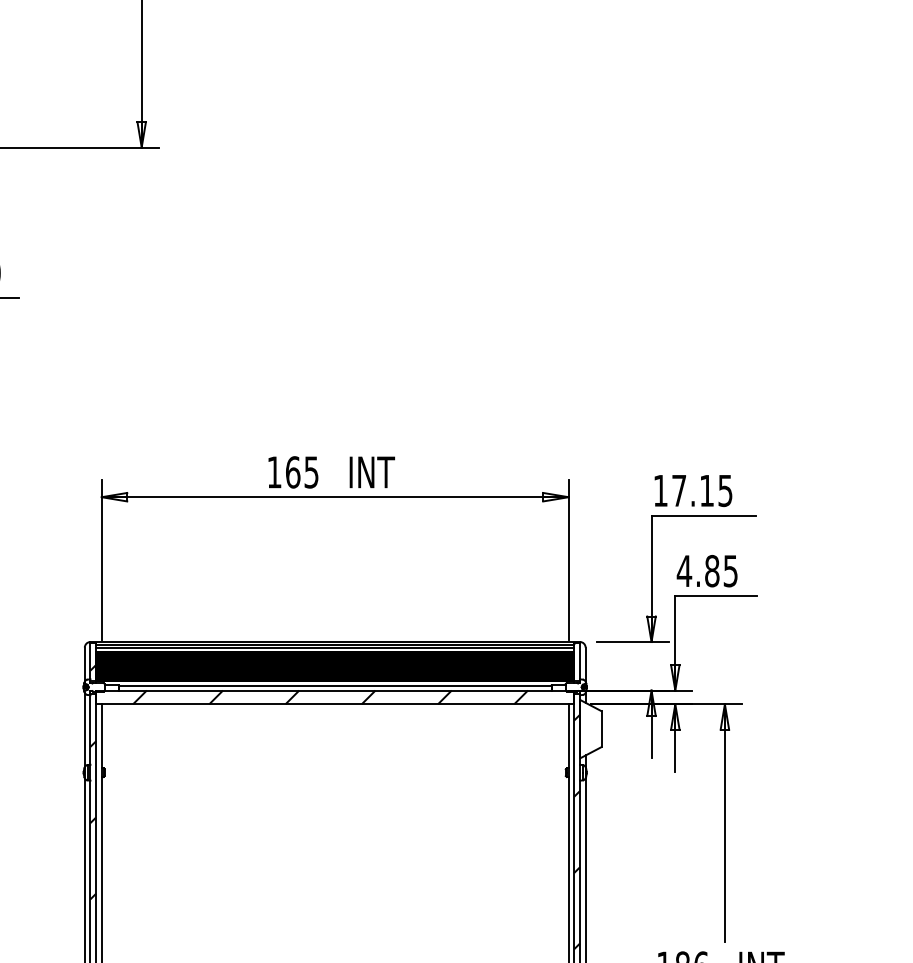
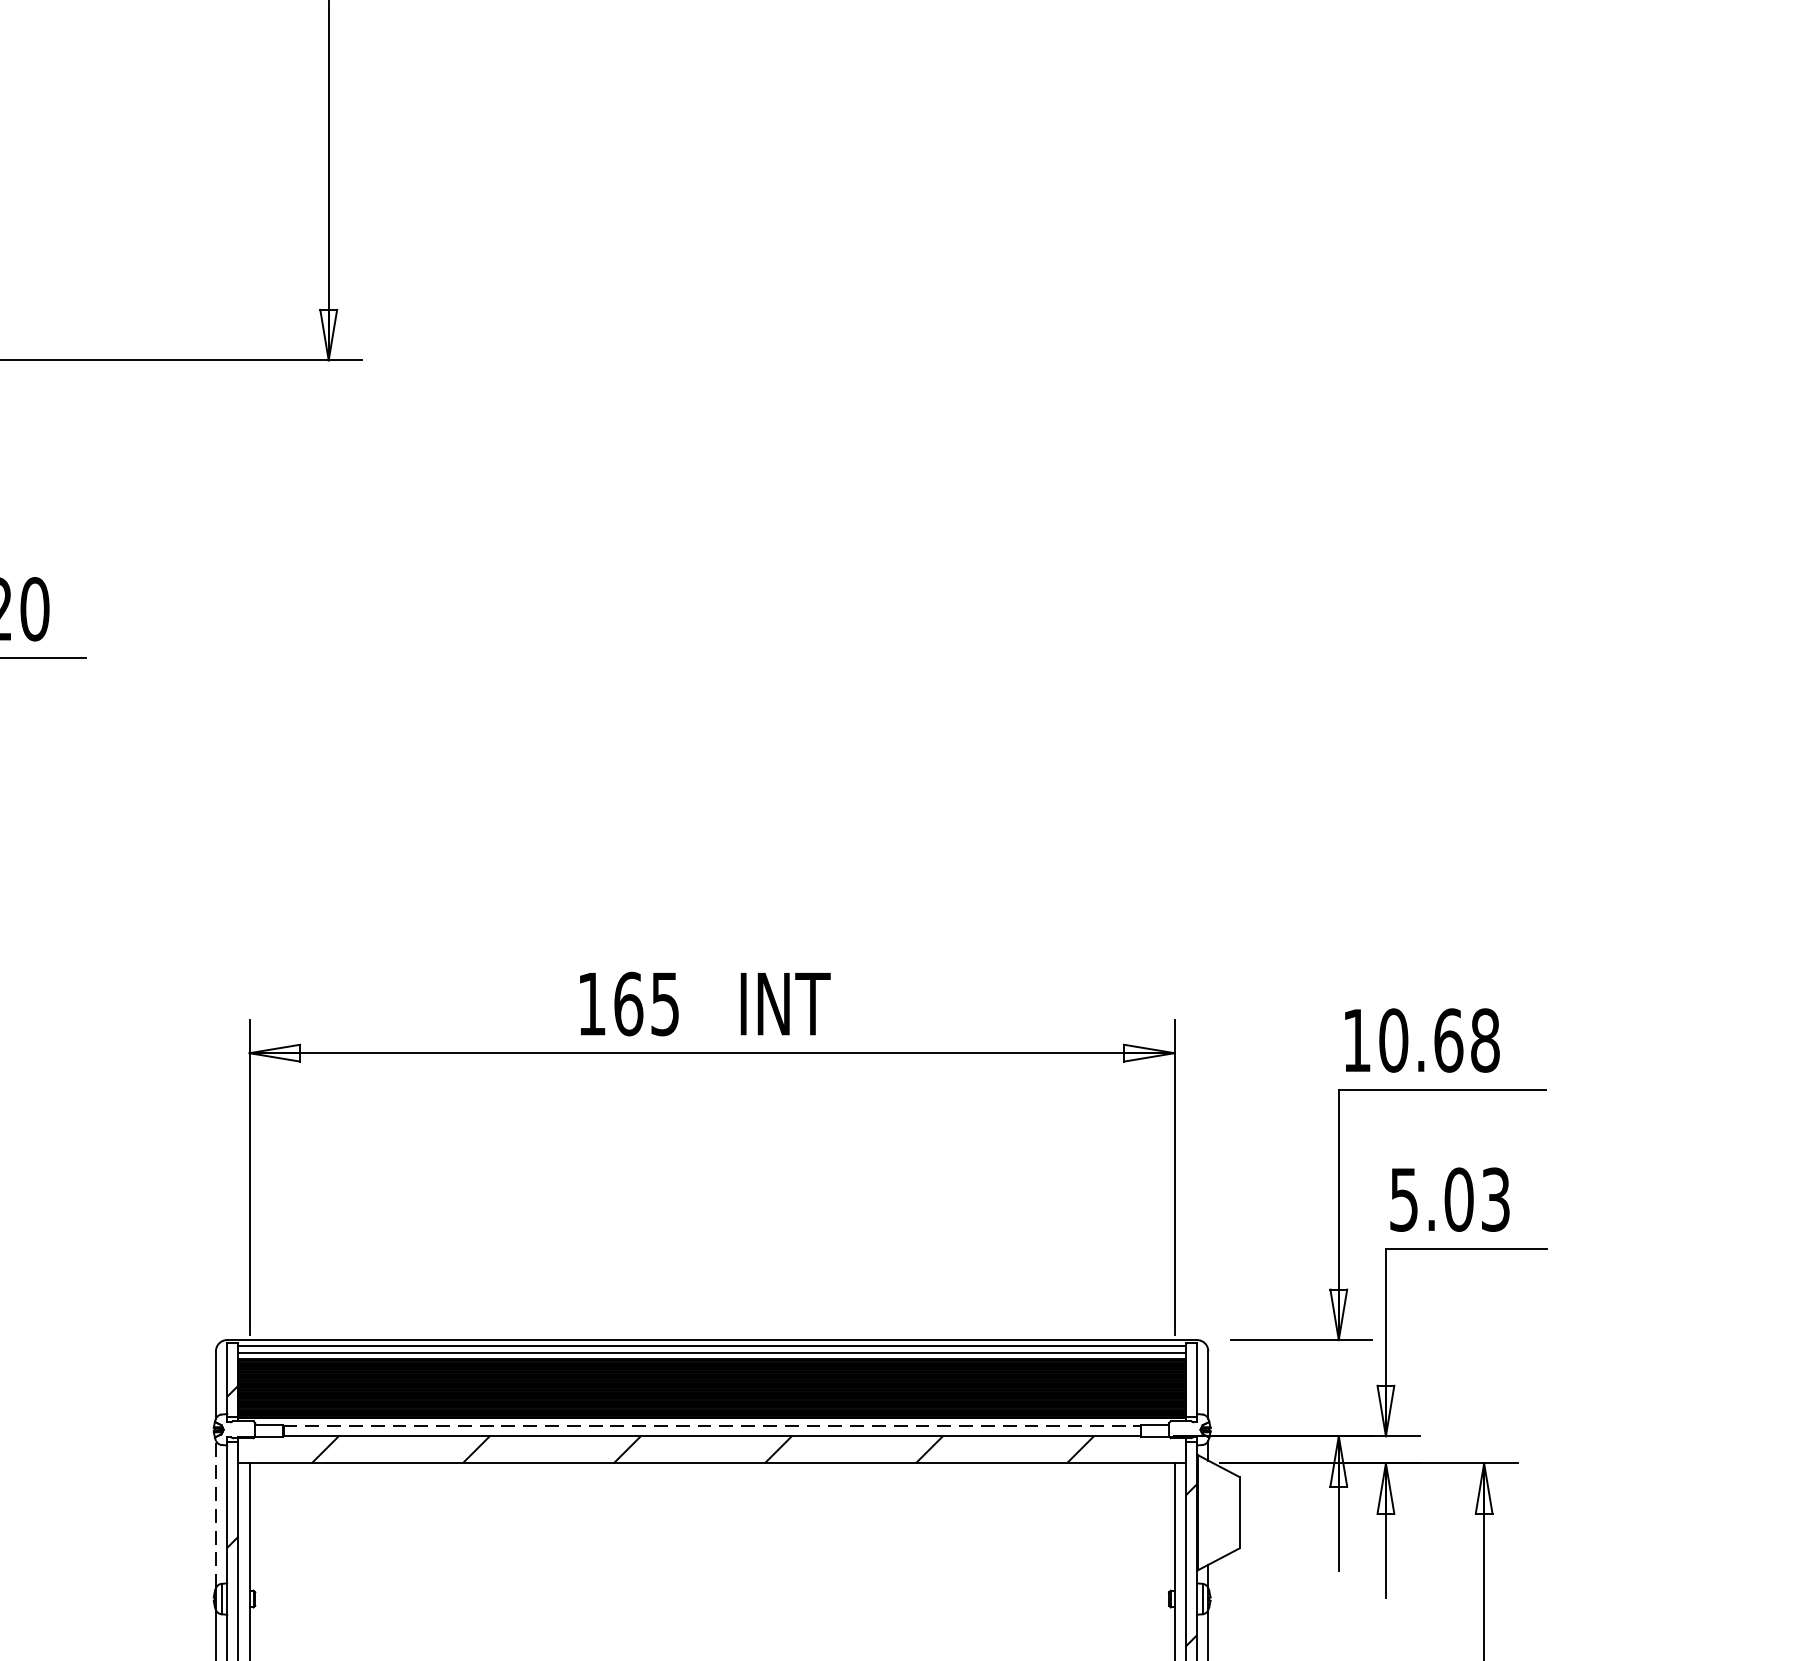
text: (702, 490) -> (1439, 1039), 17.15 -> 10.68
text: (706, 570) -> (1447, 1198), 4.85 -> 5.03
line: (335, 685) -> (712, 1426), solid -> dashed
line: (84, 729) -> (215, 1513), solid -> dashed

